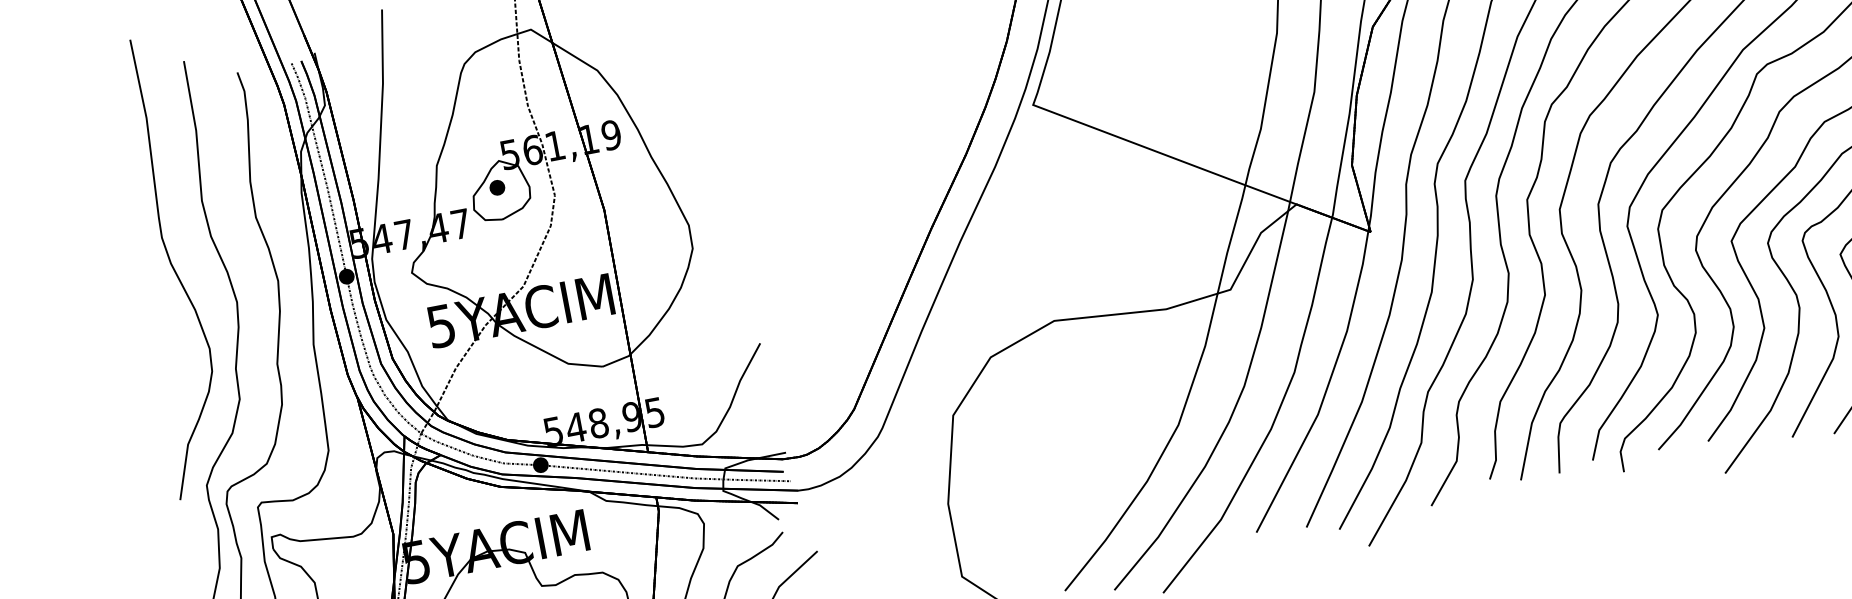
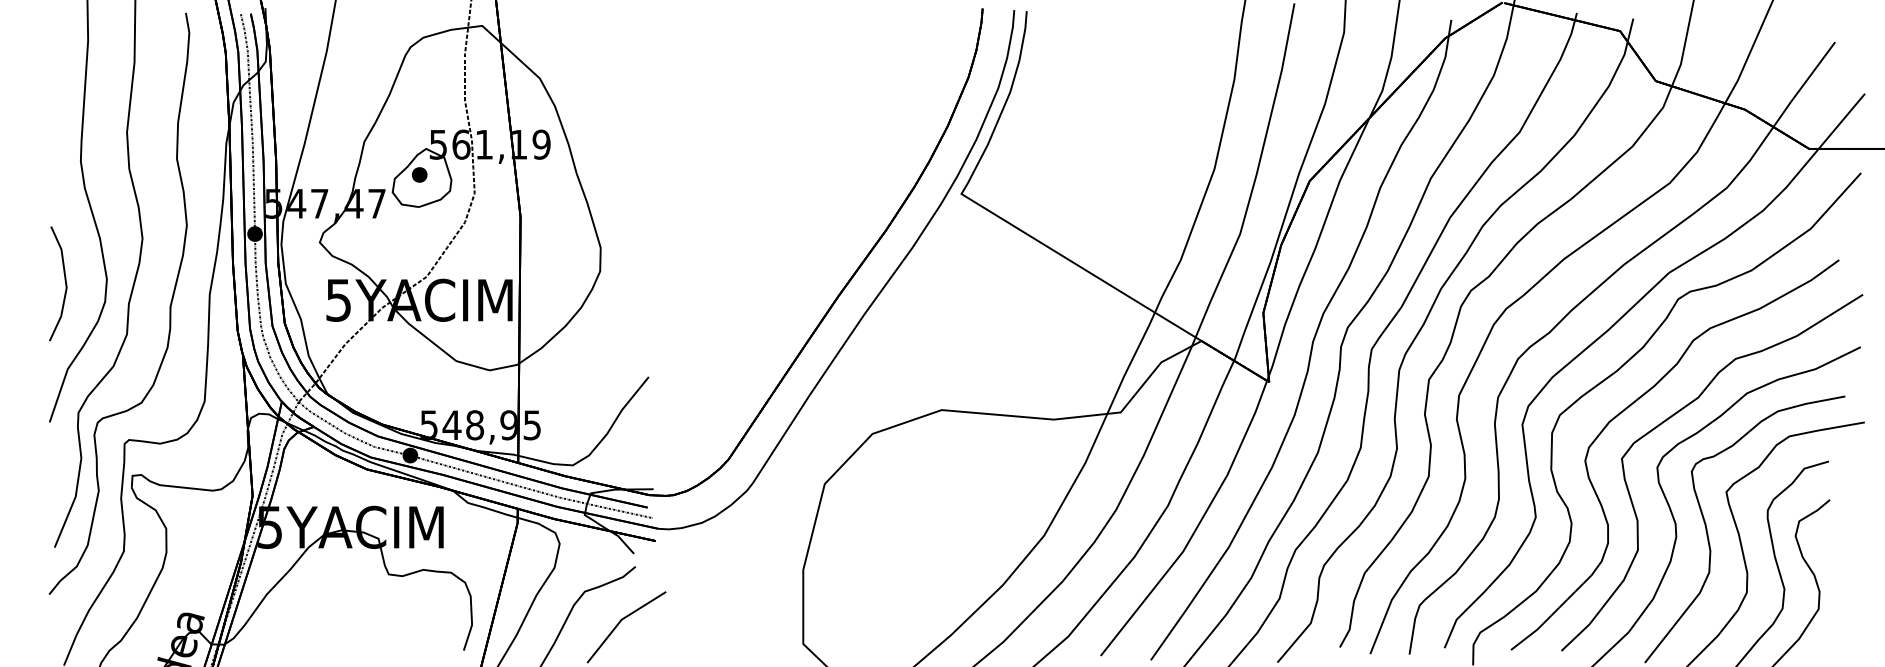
part: (168, 358) -> (64, 280), added

